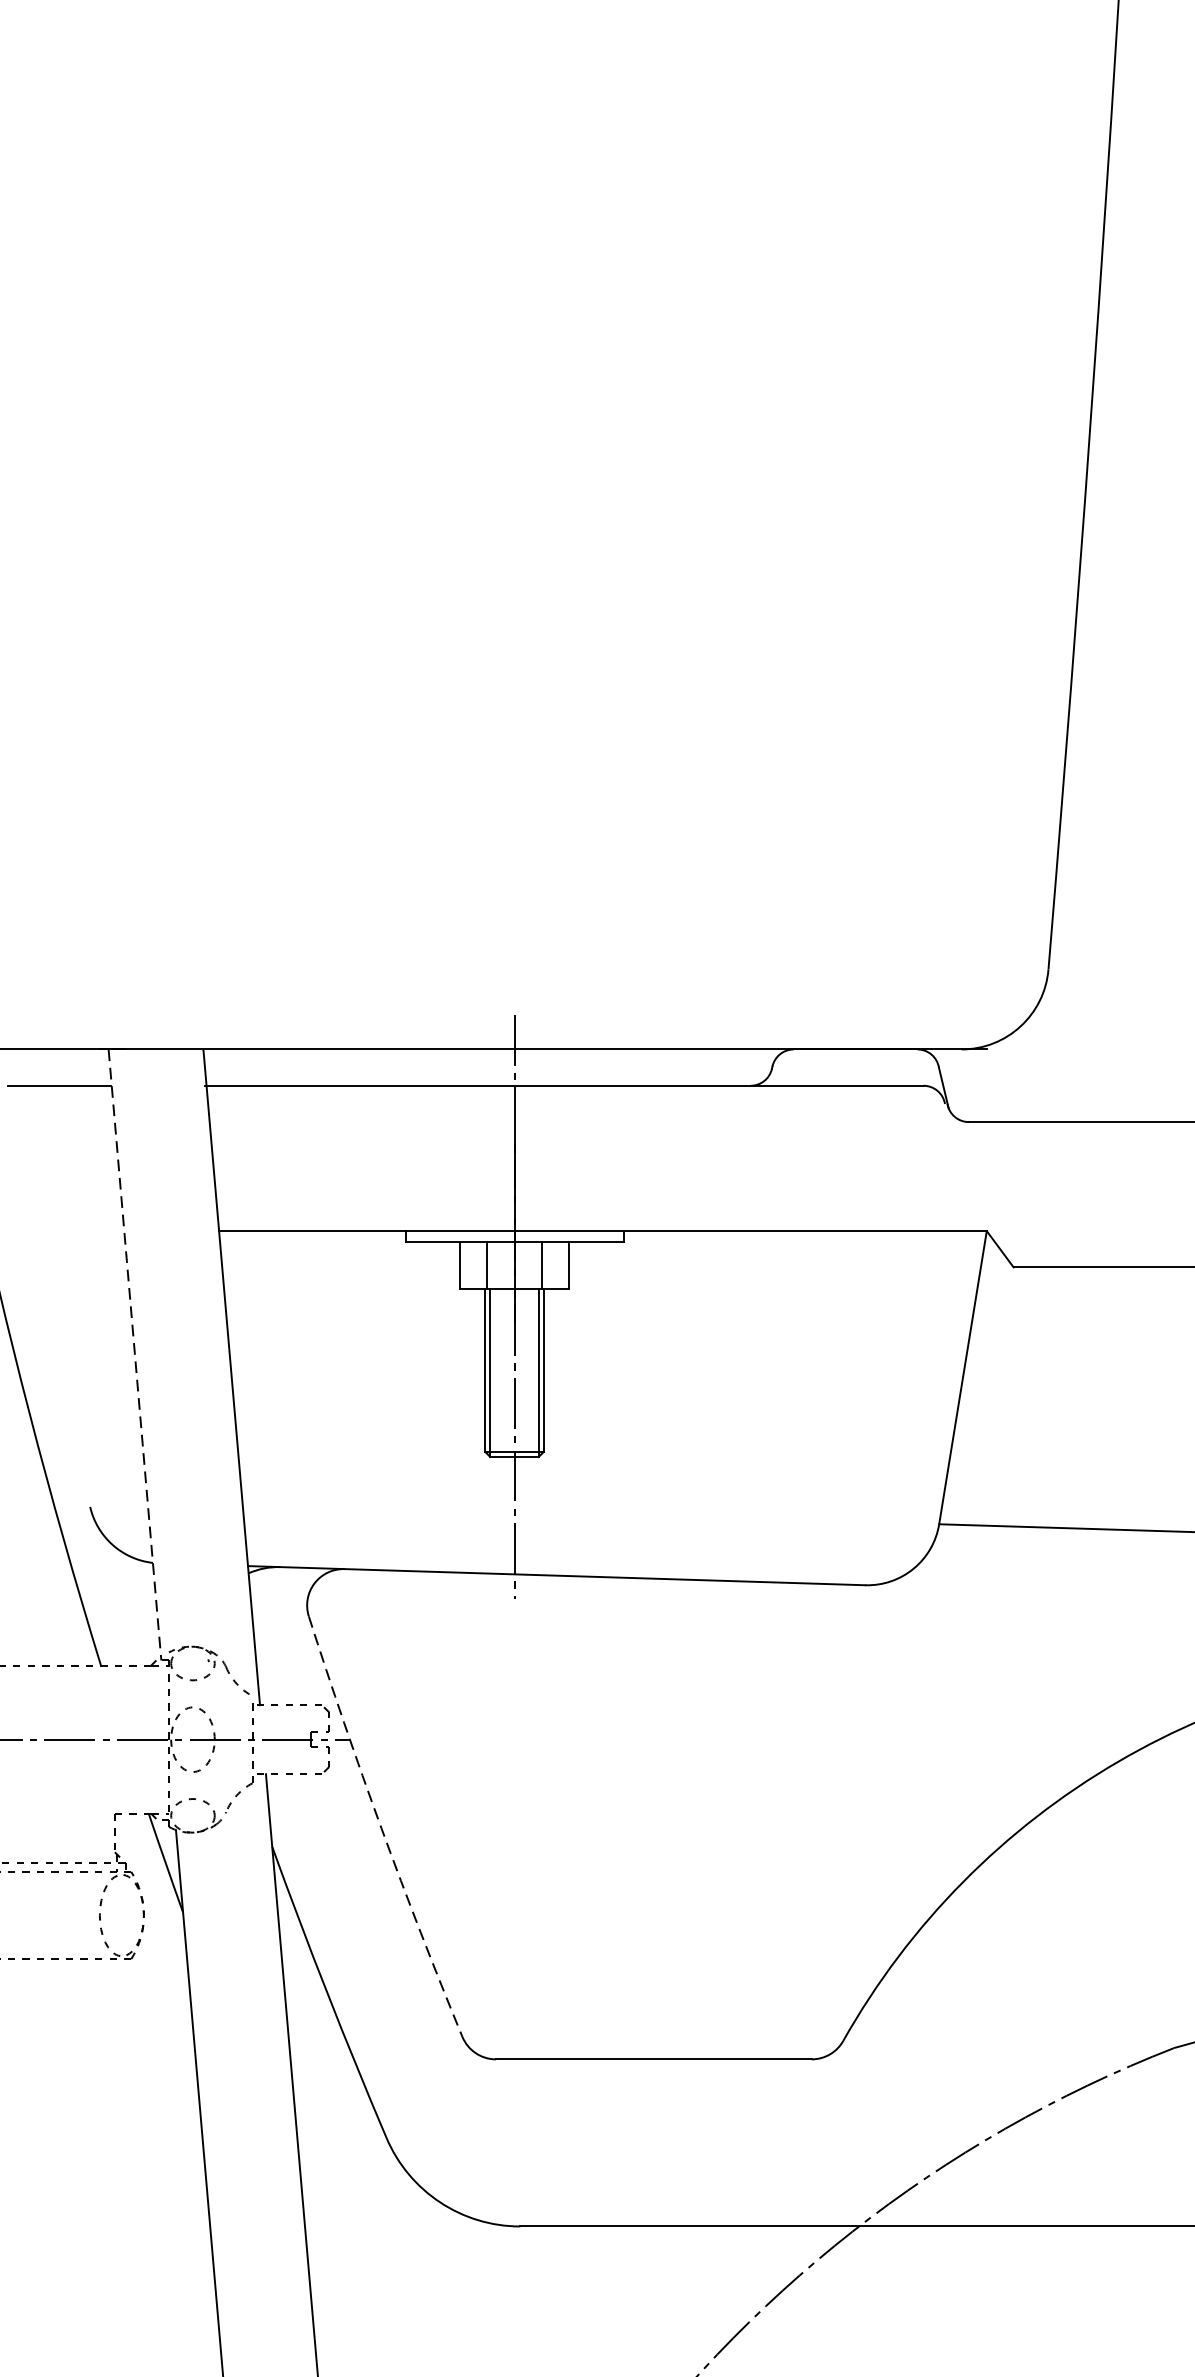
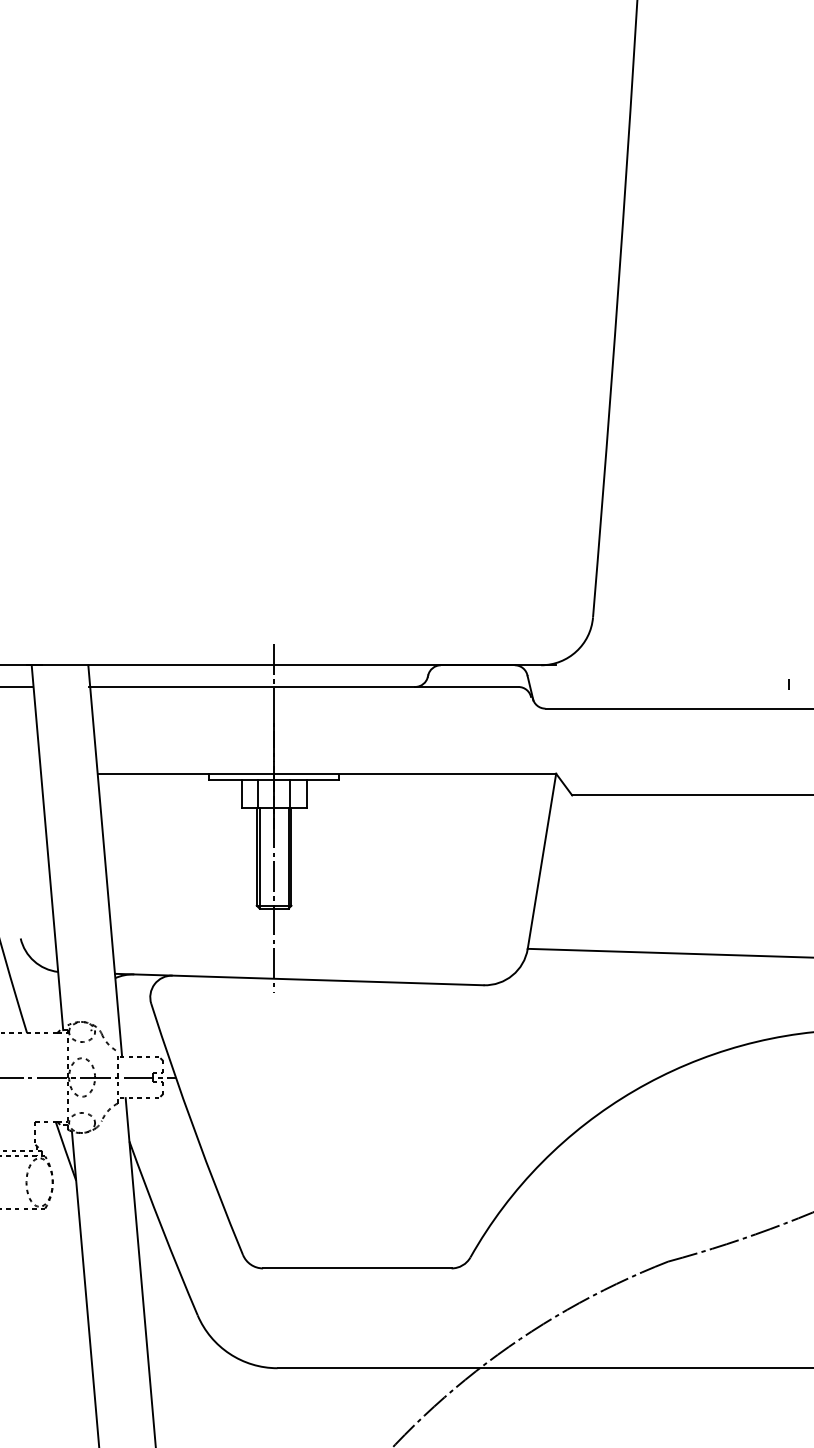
line: (135, 1356) -> (47, 848), dashed -> solid
arc: (381, 1828) -> (194, 1130), dashed -> solid

